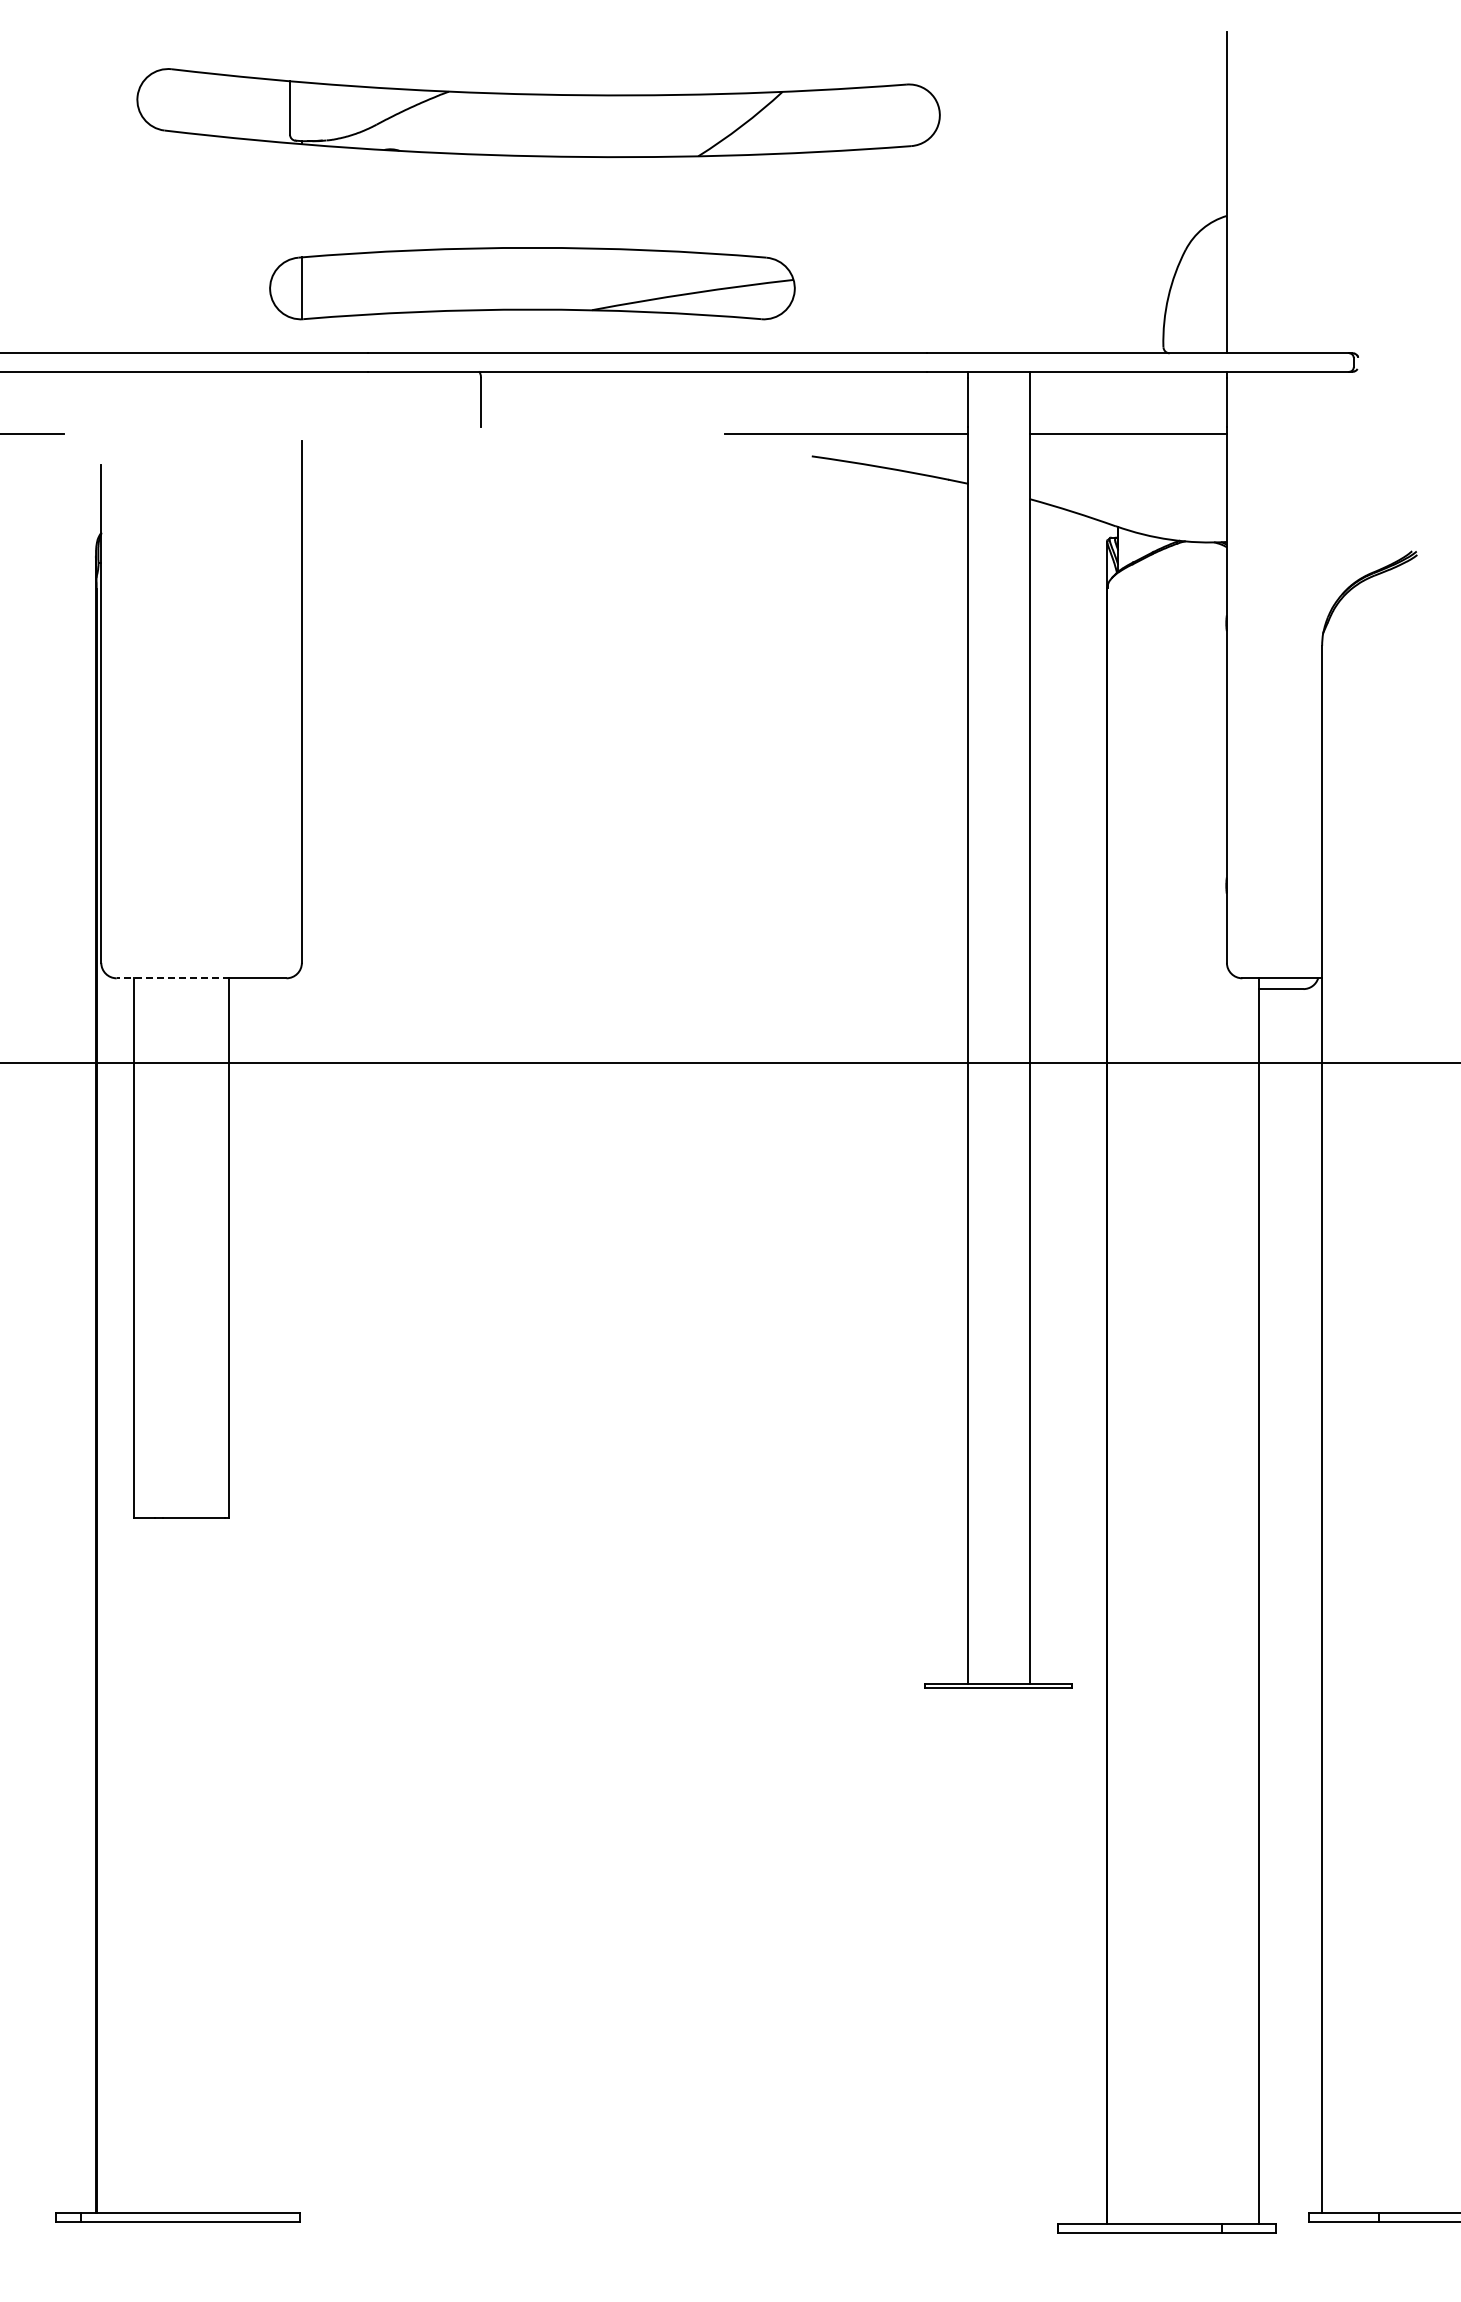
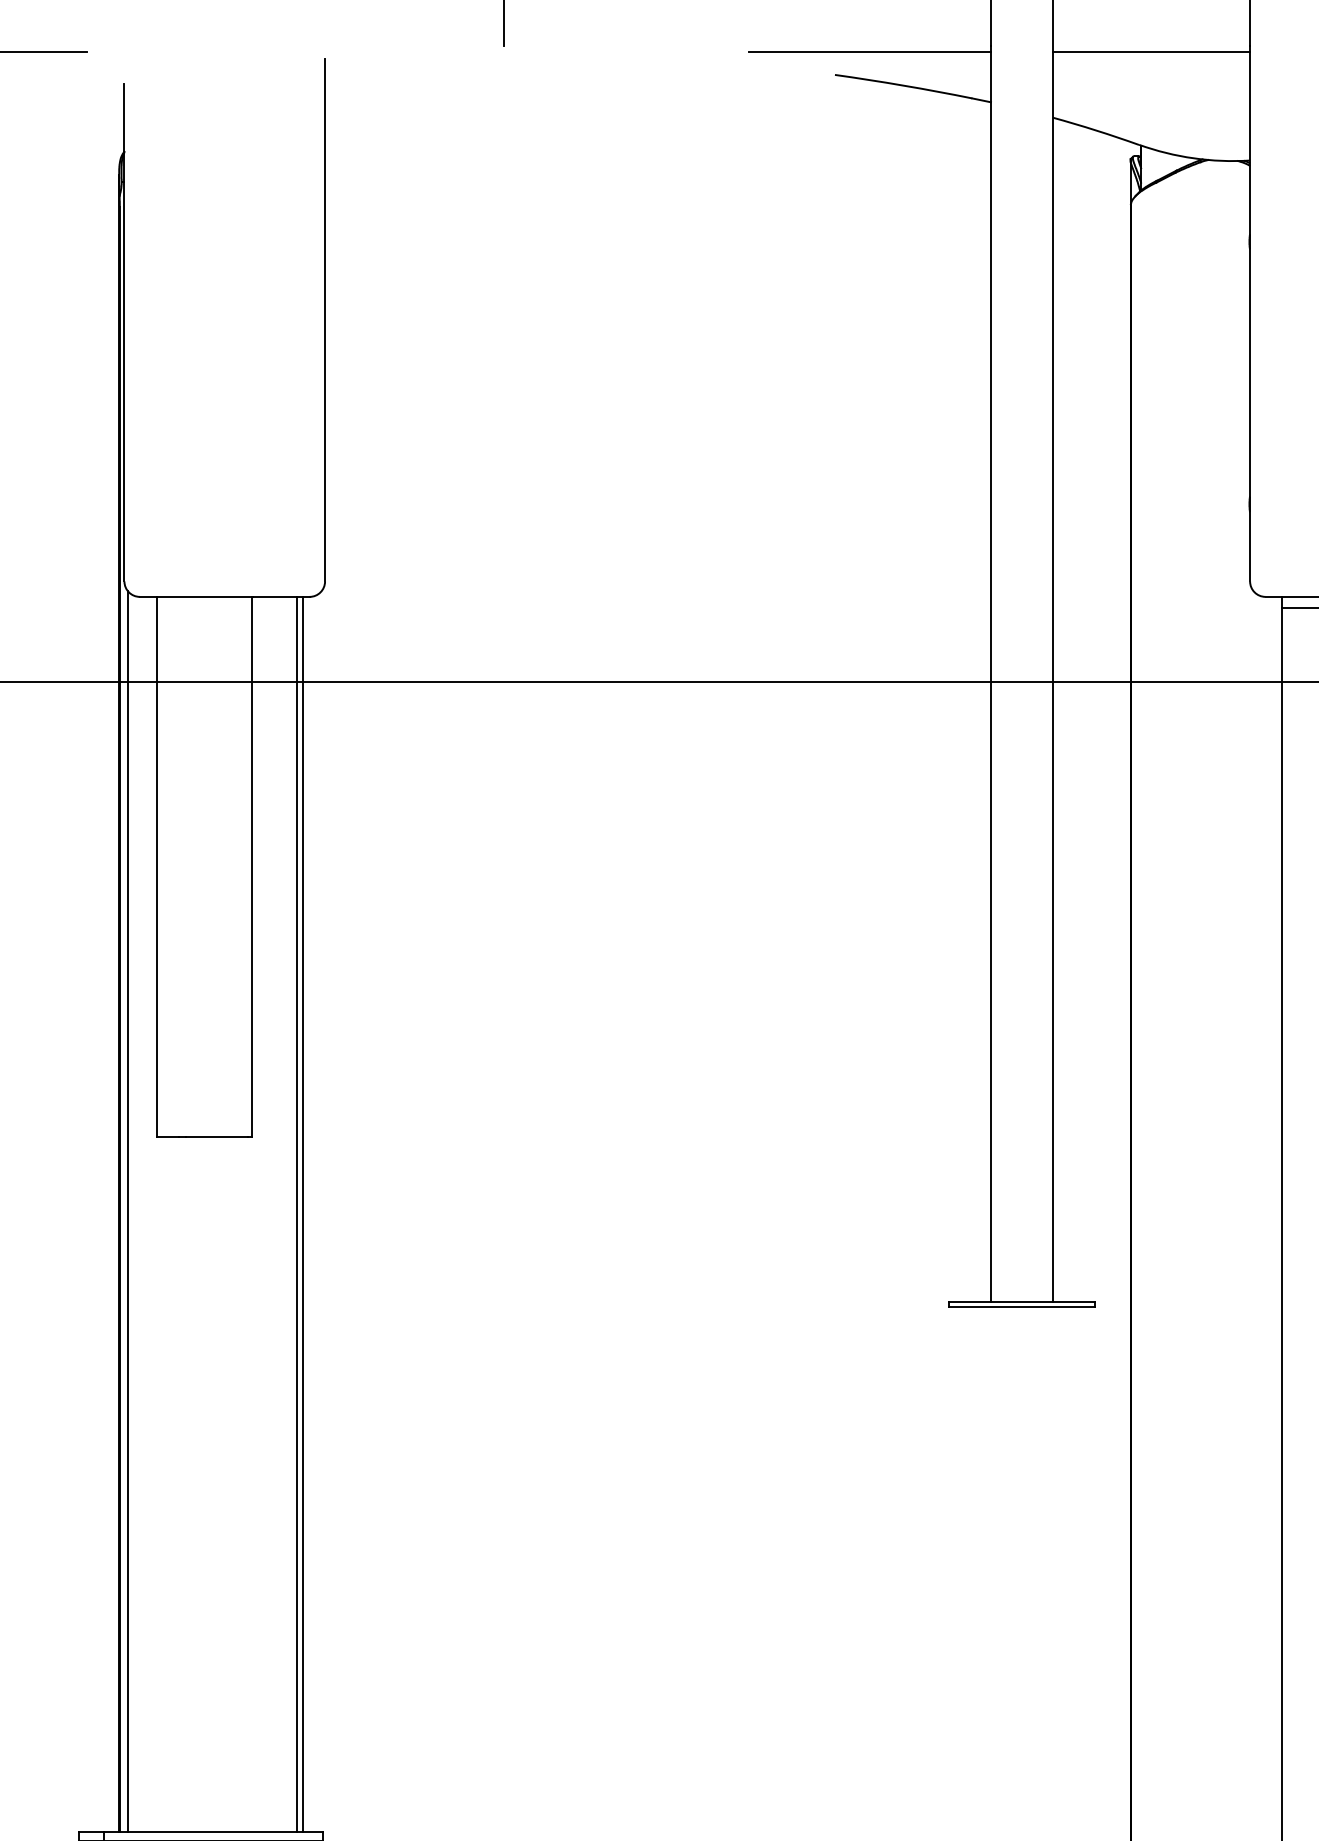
line: (172, 978) -> (195, 597), dashed -> solid
line: (104, 1591) -> (127, 1210), added
line: (273, 1595) -> (296, 1214), added
line: (280, 1595) -> (303, 1214), added

